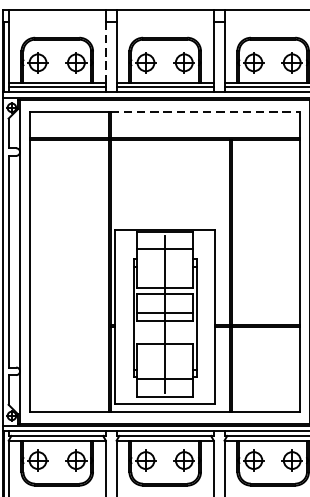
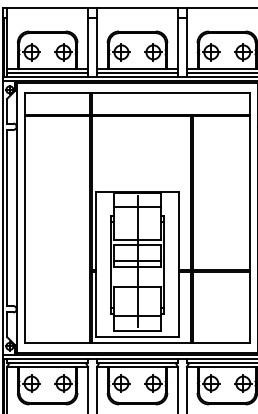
line: (106, 53) -> (88, 44), dashed -> solid
line: (204, 112) -> (170, 93), dashed -> solid

